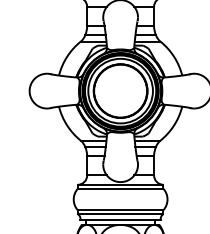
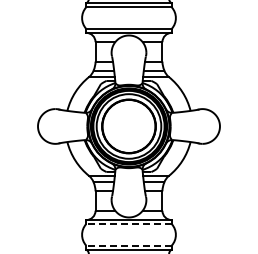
line: (121, 189) -> (129, 224), solid -> dashed
line: (121, 210) -> (129, 245), solid -> dashed

